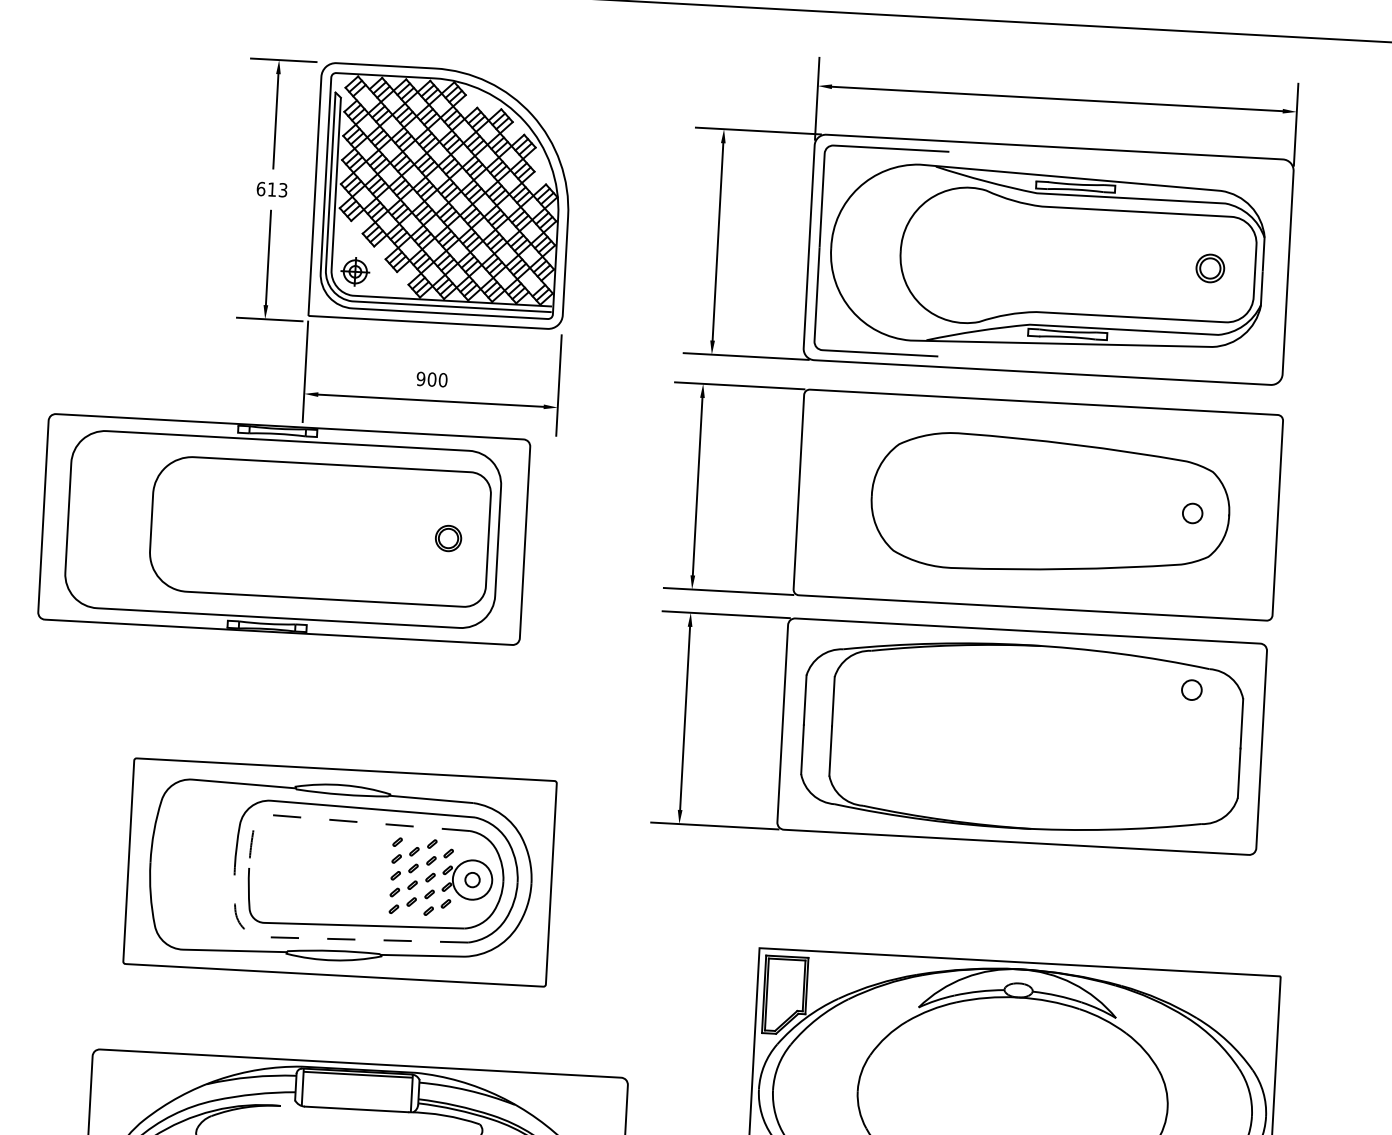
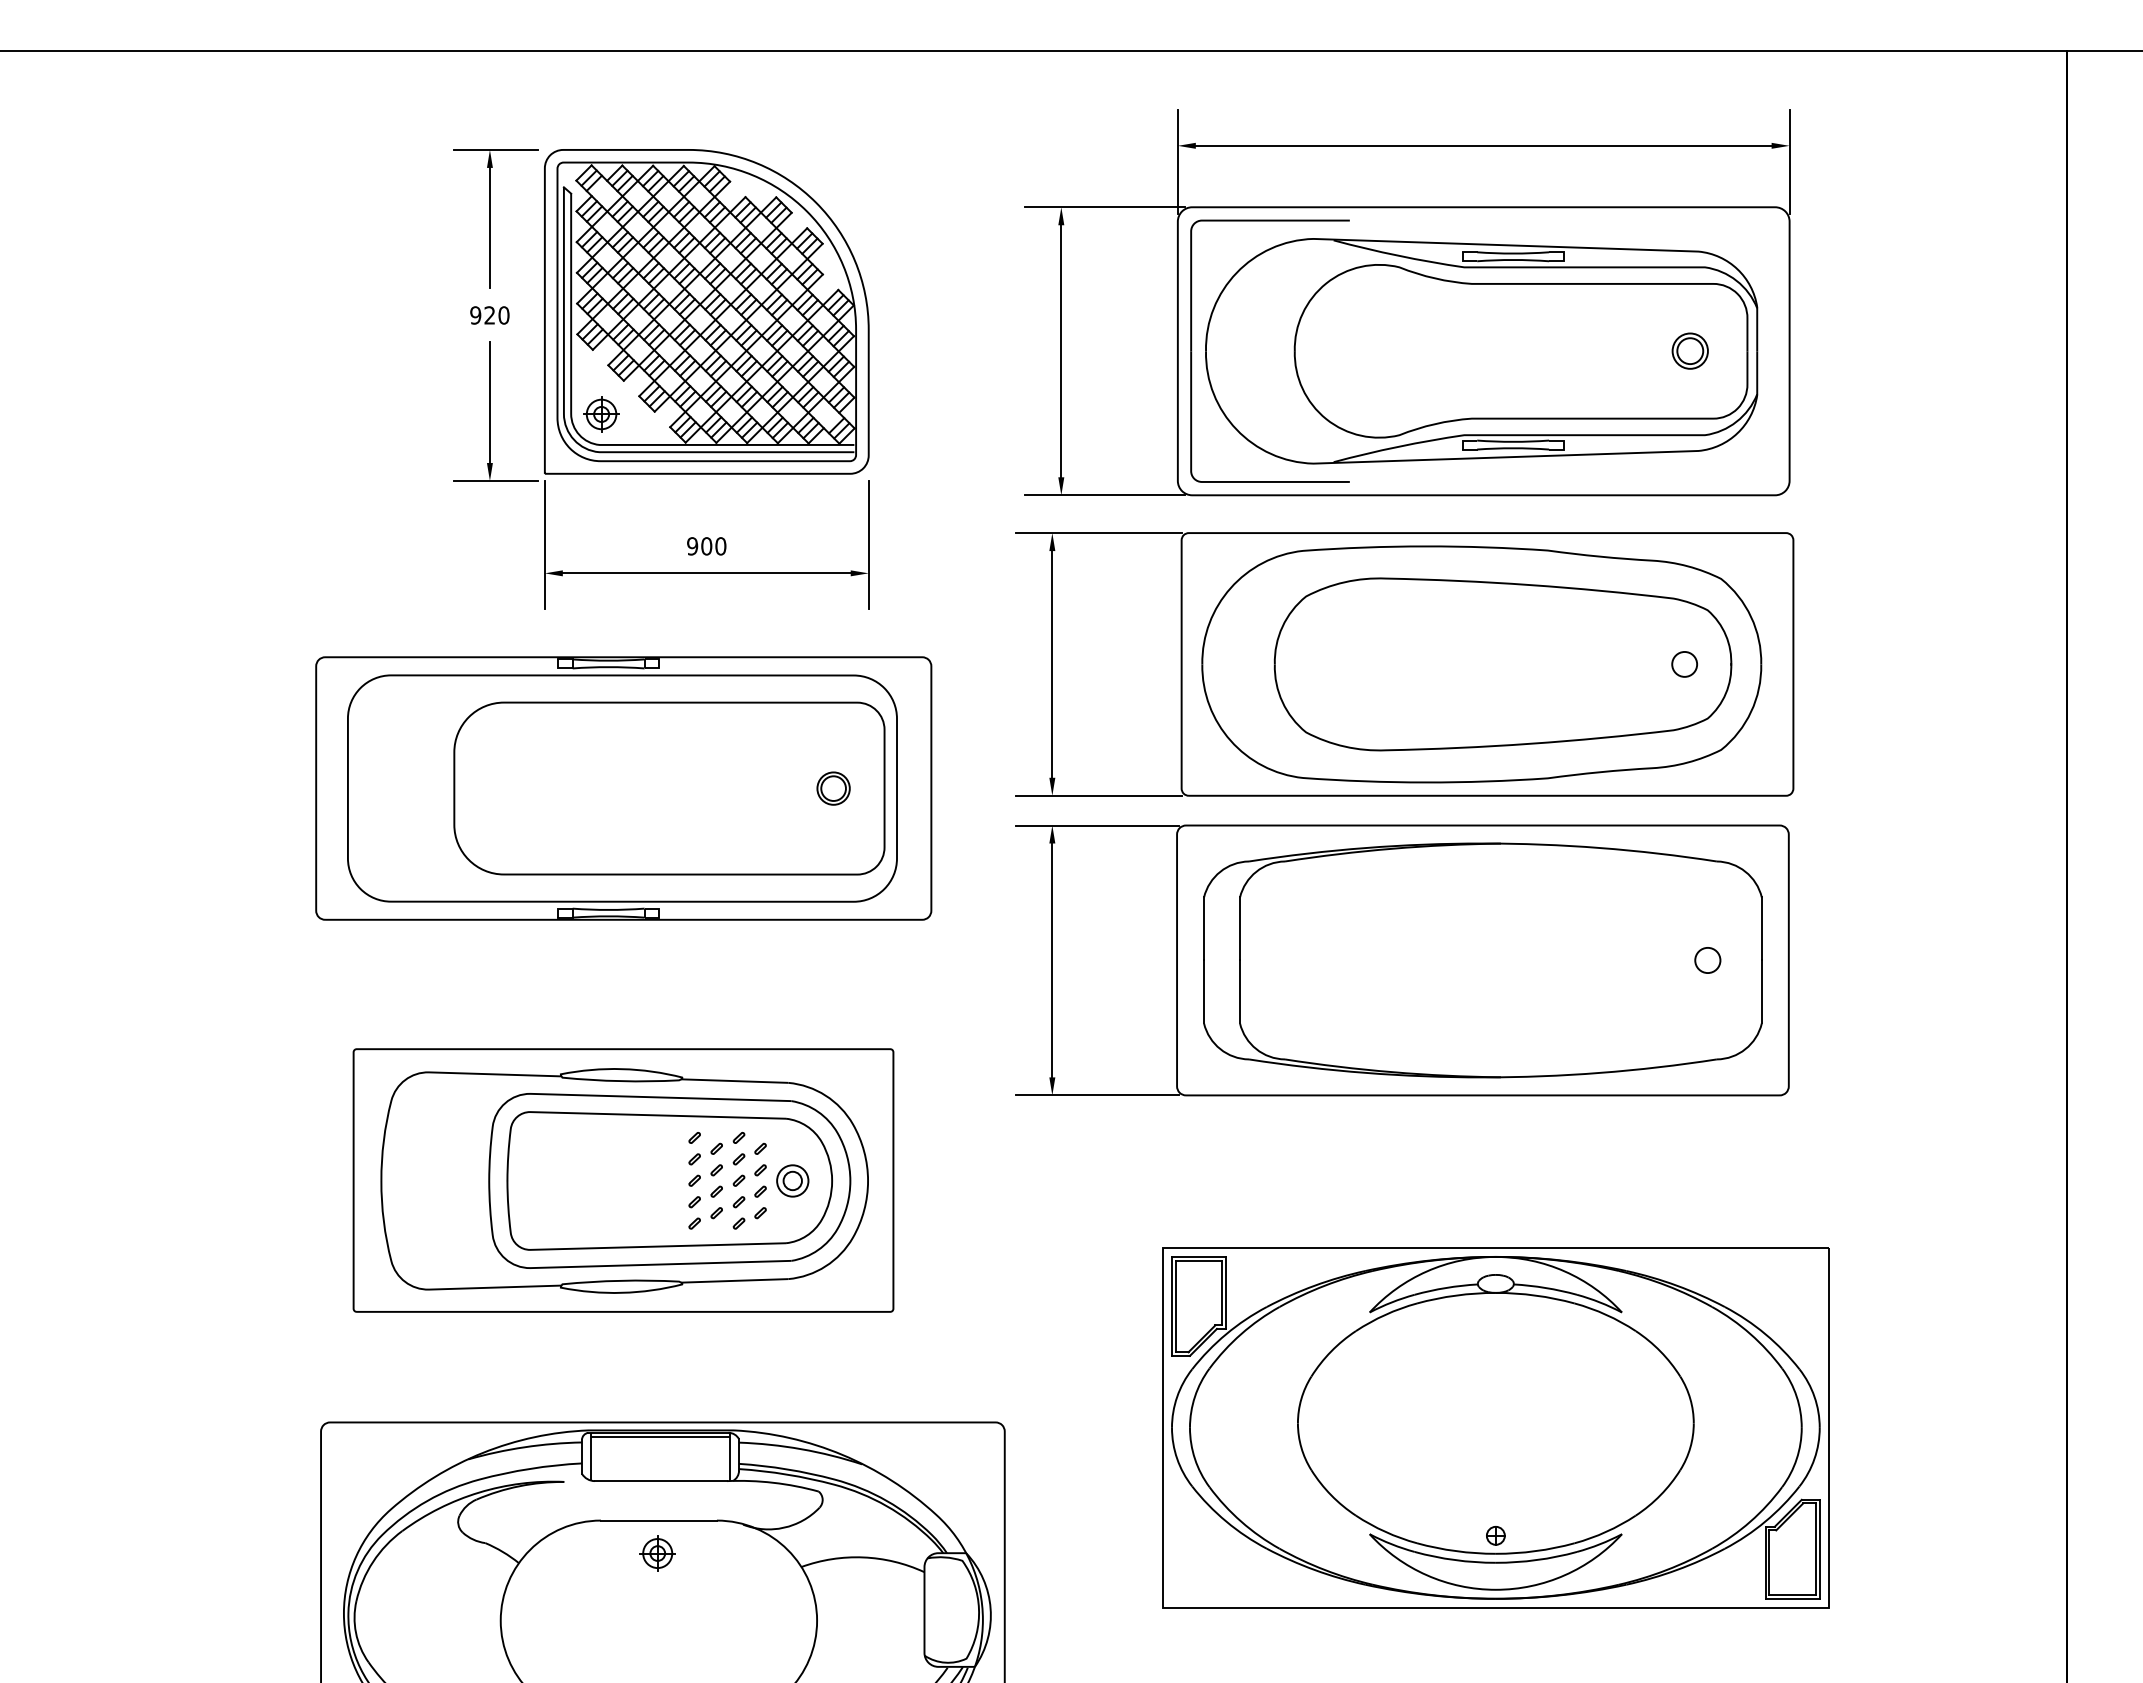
text: (271, 189) -> (489, 315), 613 -> 920
part: (1033, 504) -> (1481, 664), added
part: (284, 529) -> (623, 788), moved
circle: (1191, 690) -> (1707, 960), moved
line: (331, 820) -> (608, 1114), dashed -> solid
circle: (472, 879) -> (792, 1180), size x0.62
line: (311, 938) -> (591, 1266), dashed -> solid

